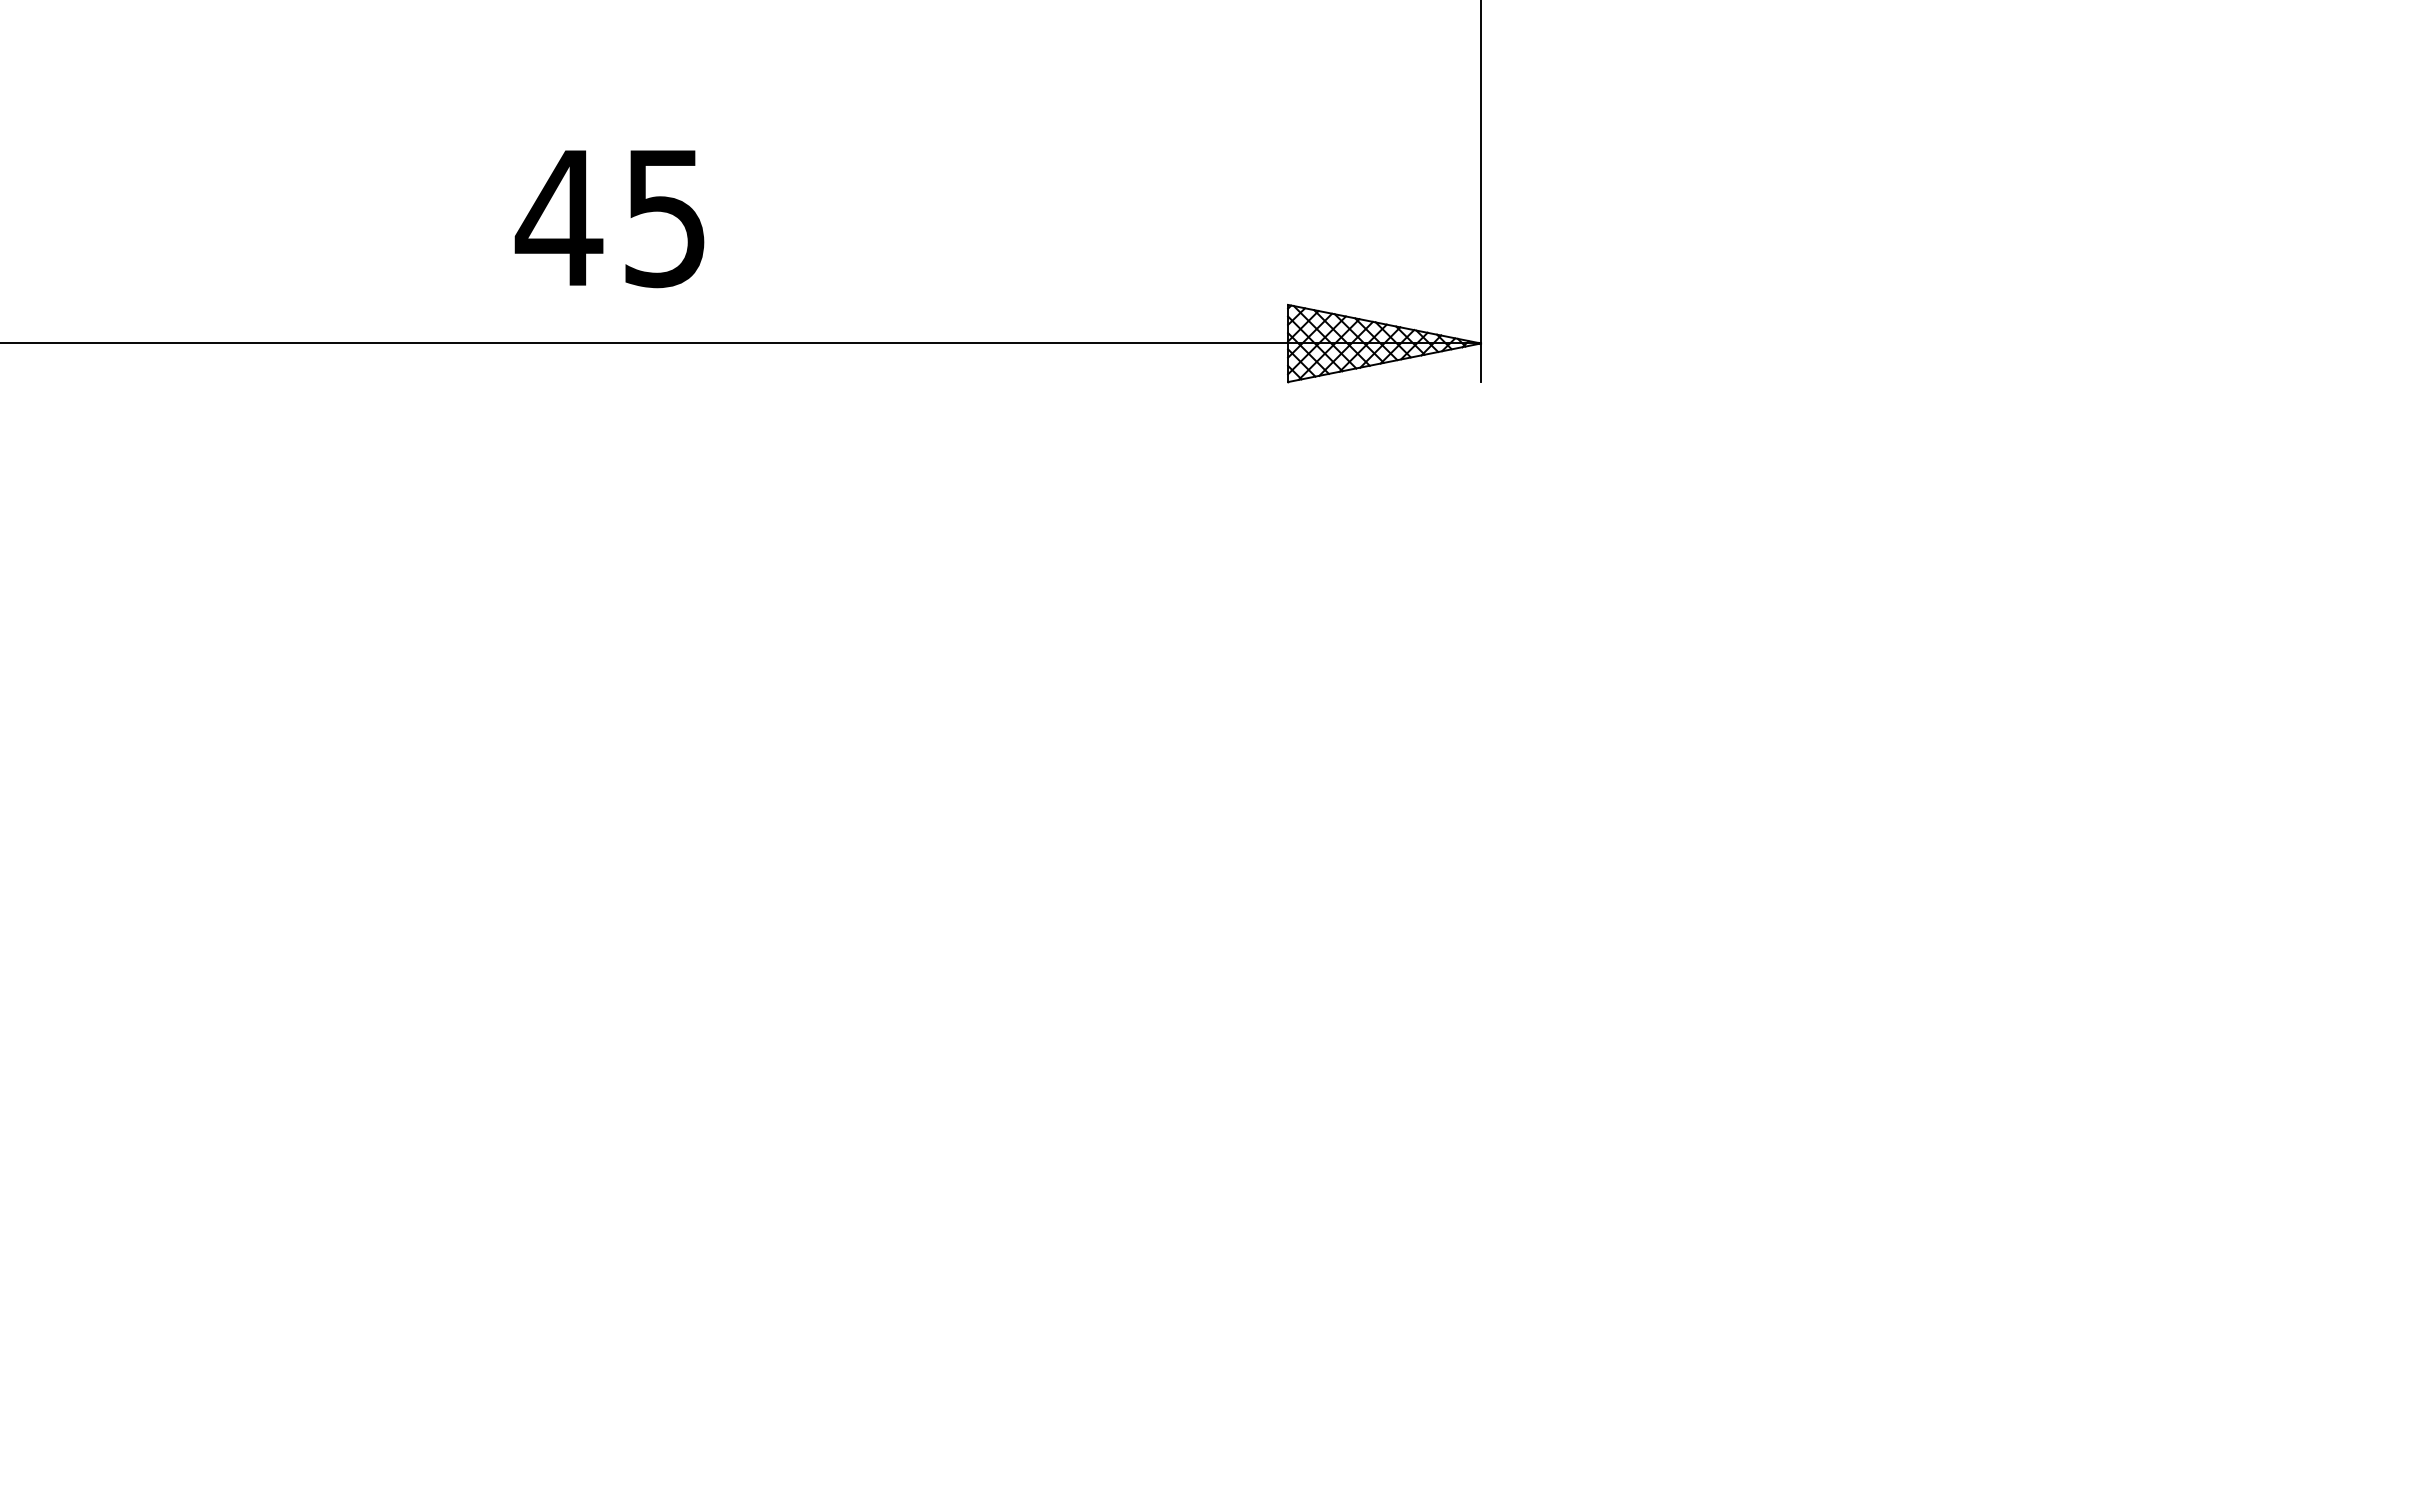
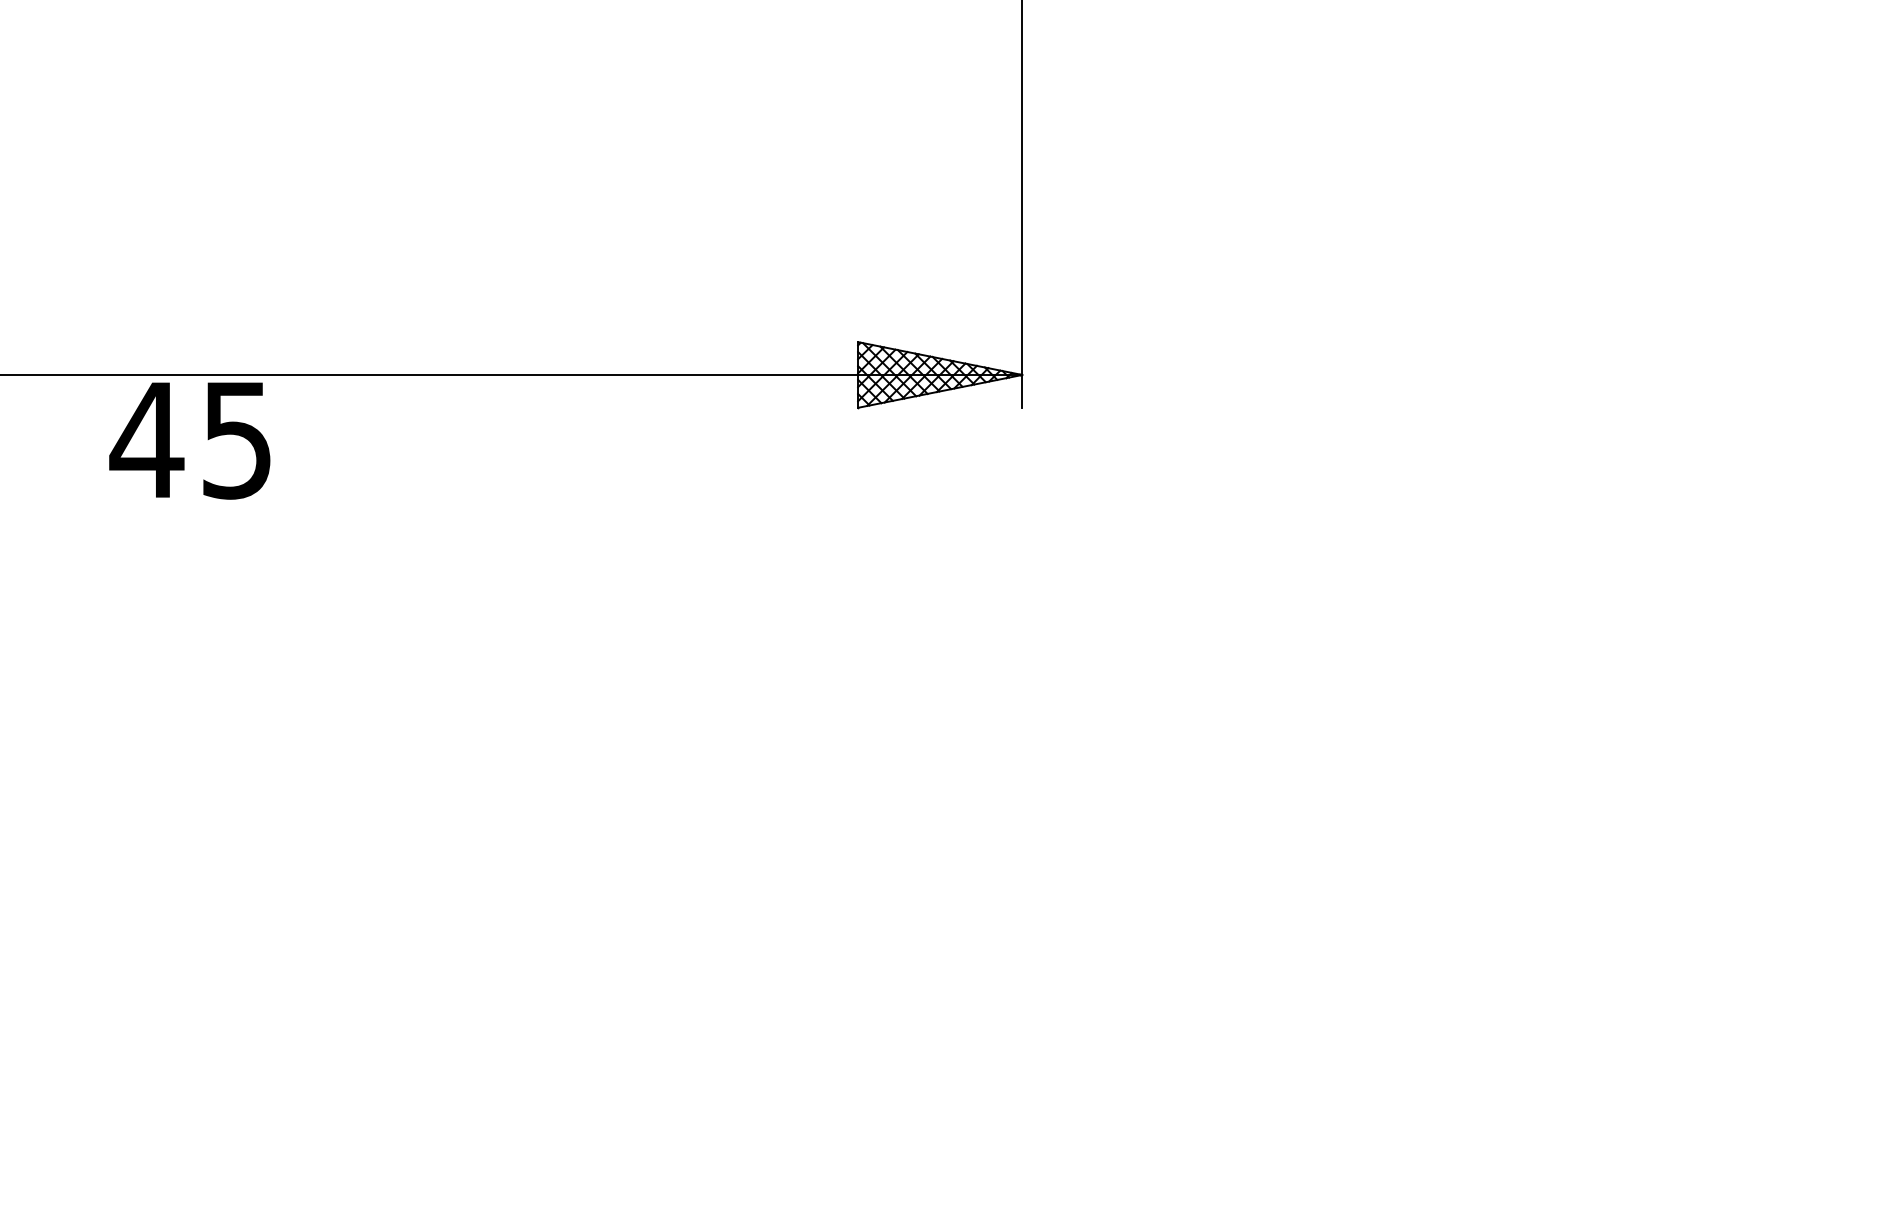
text: (609, 219) -> (189, 441), moved

